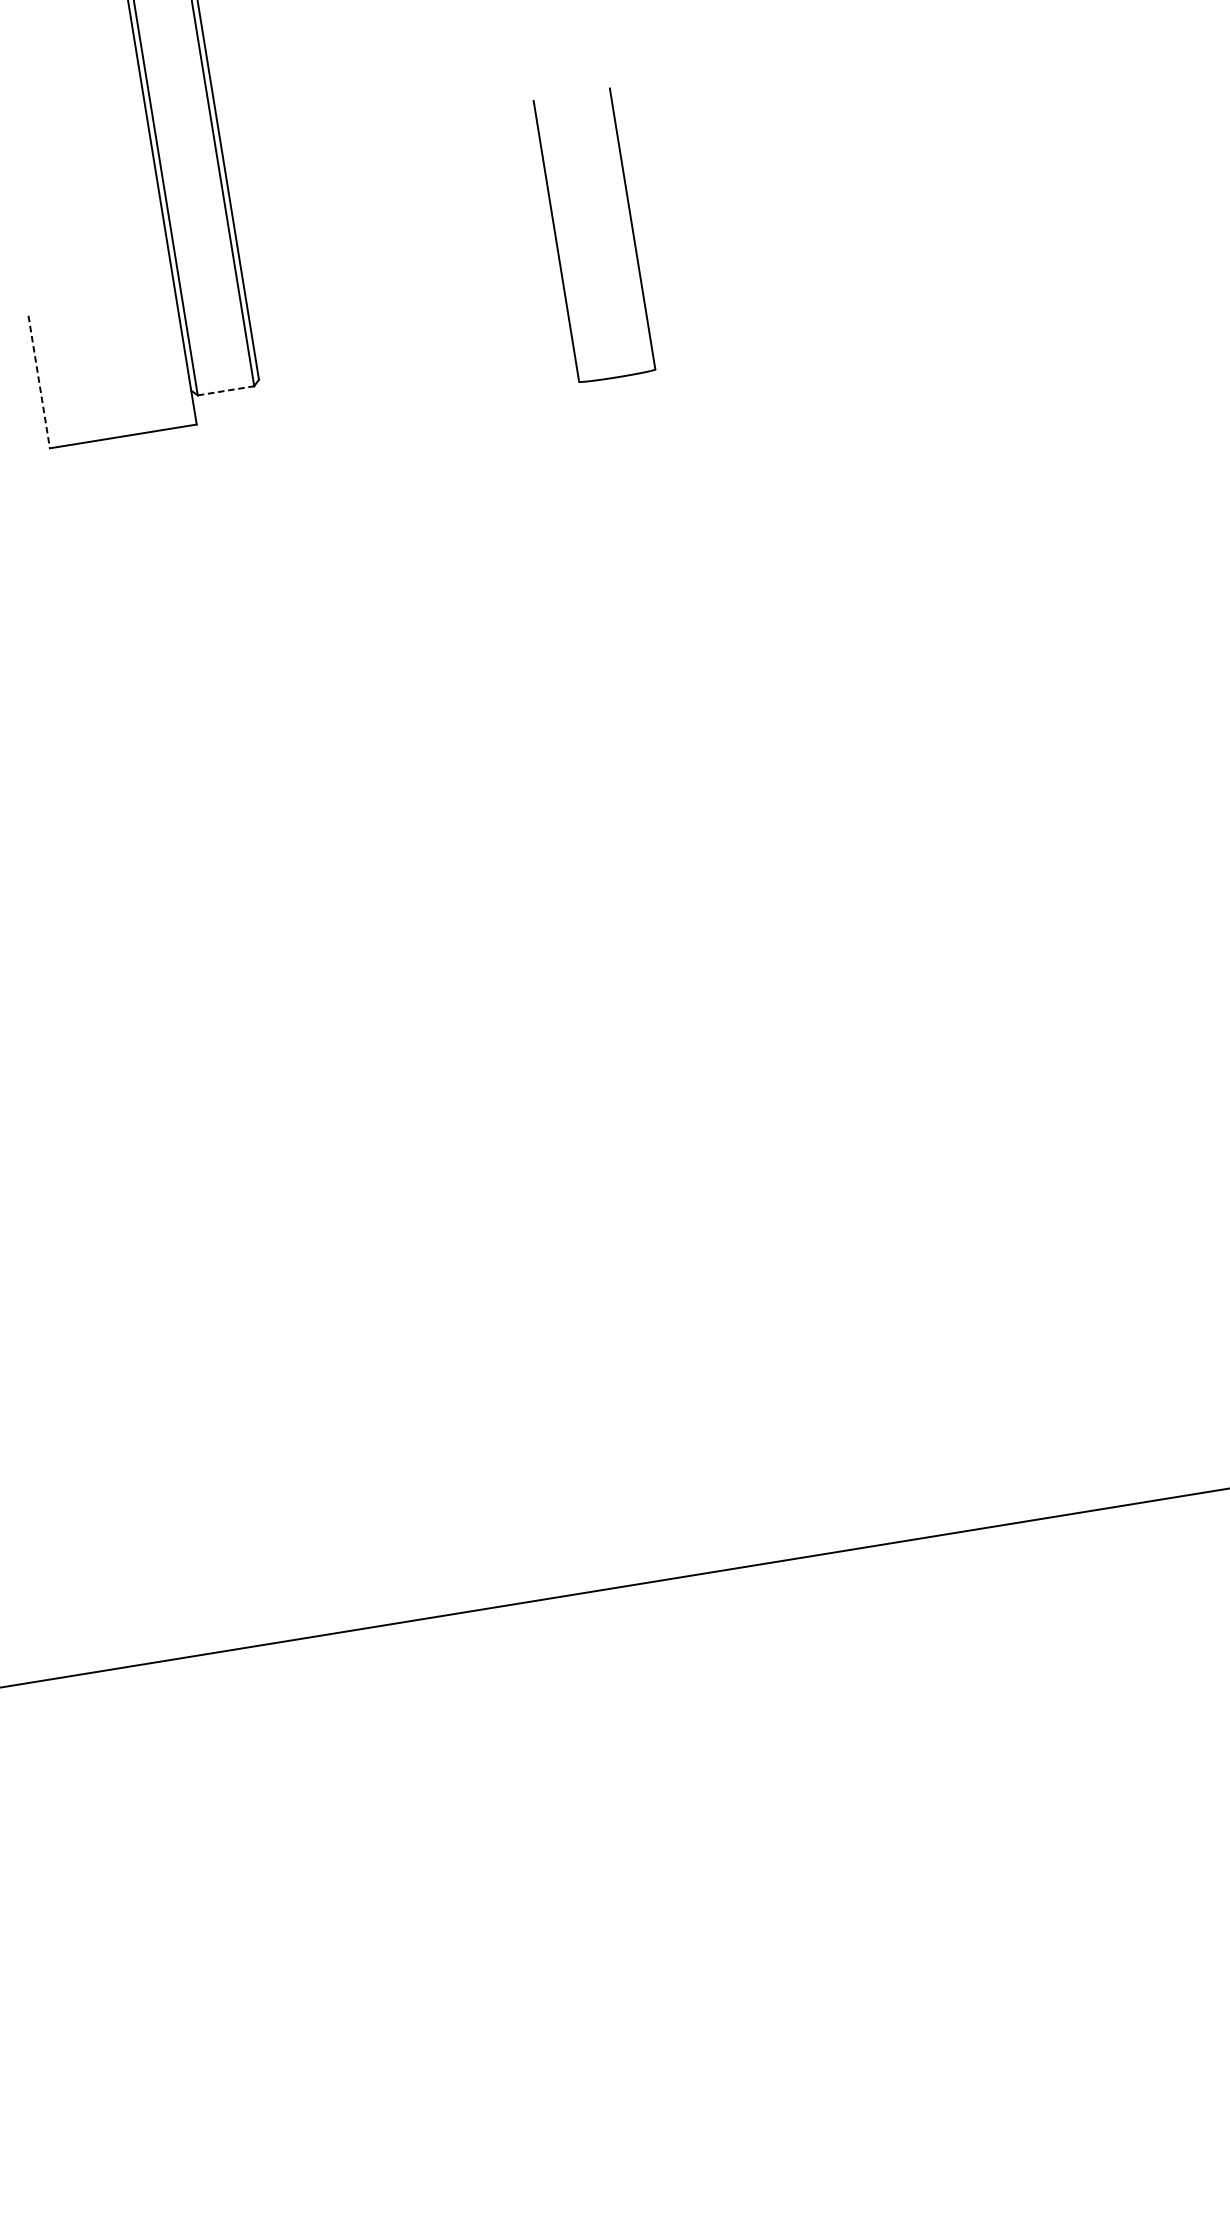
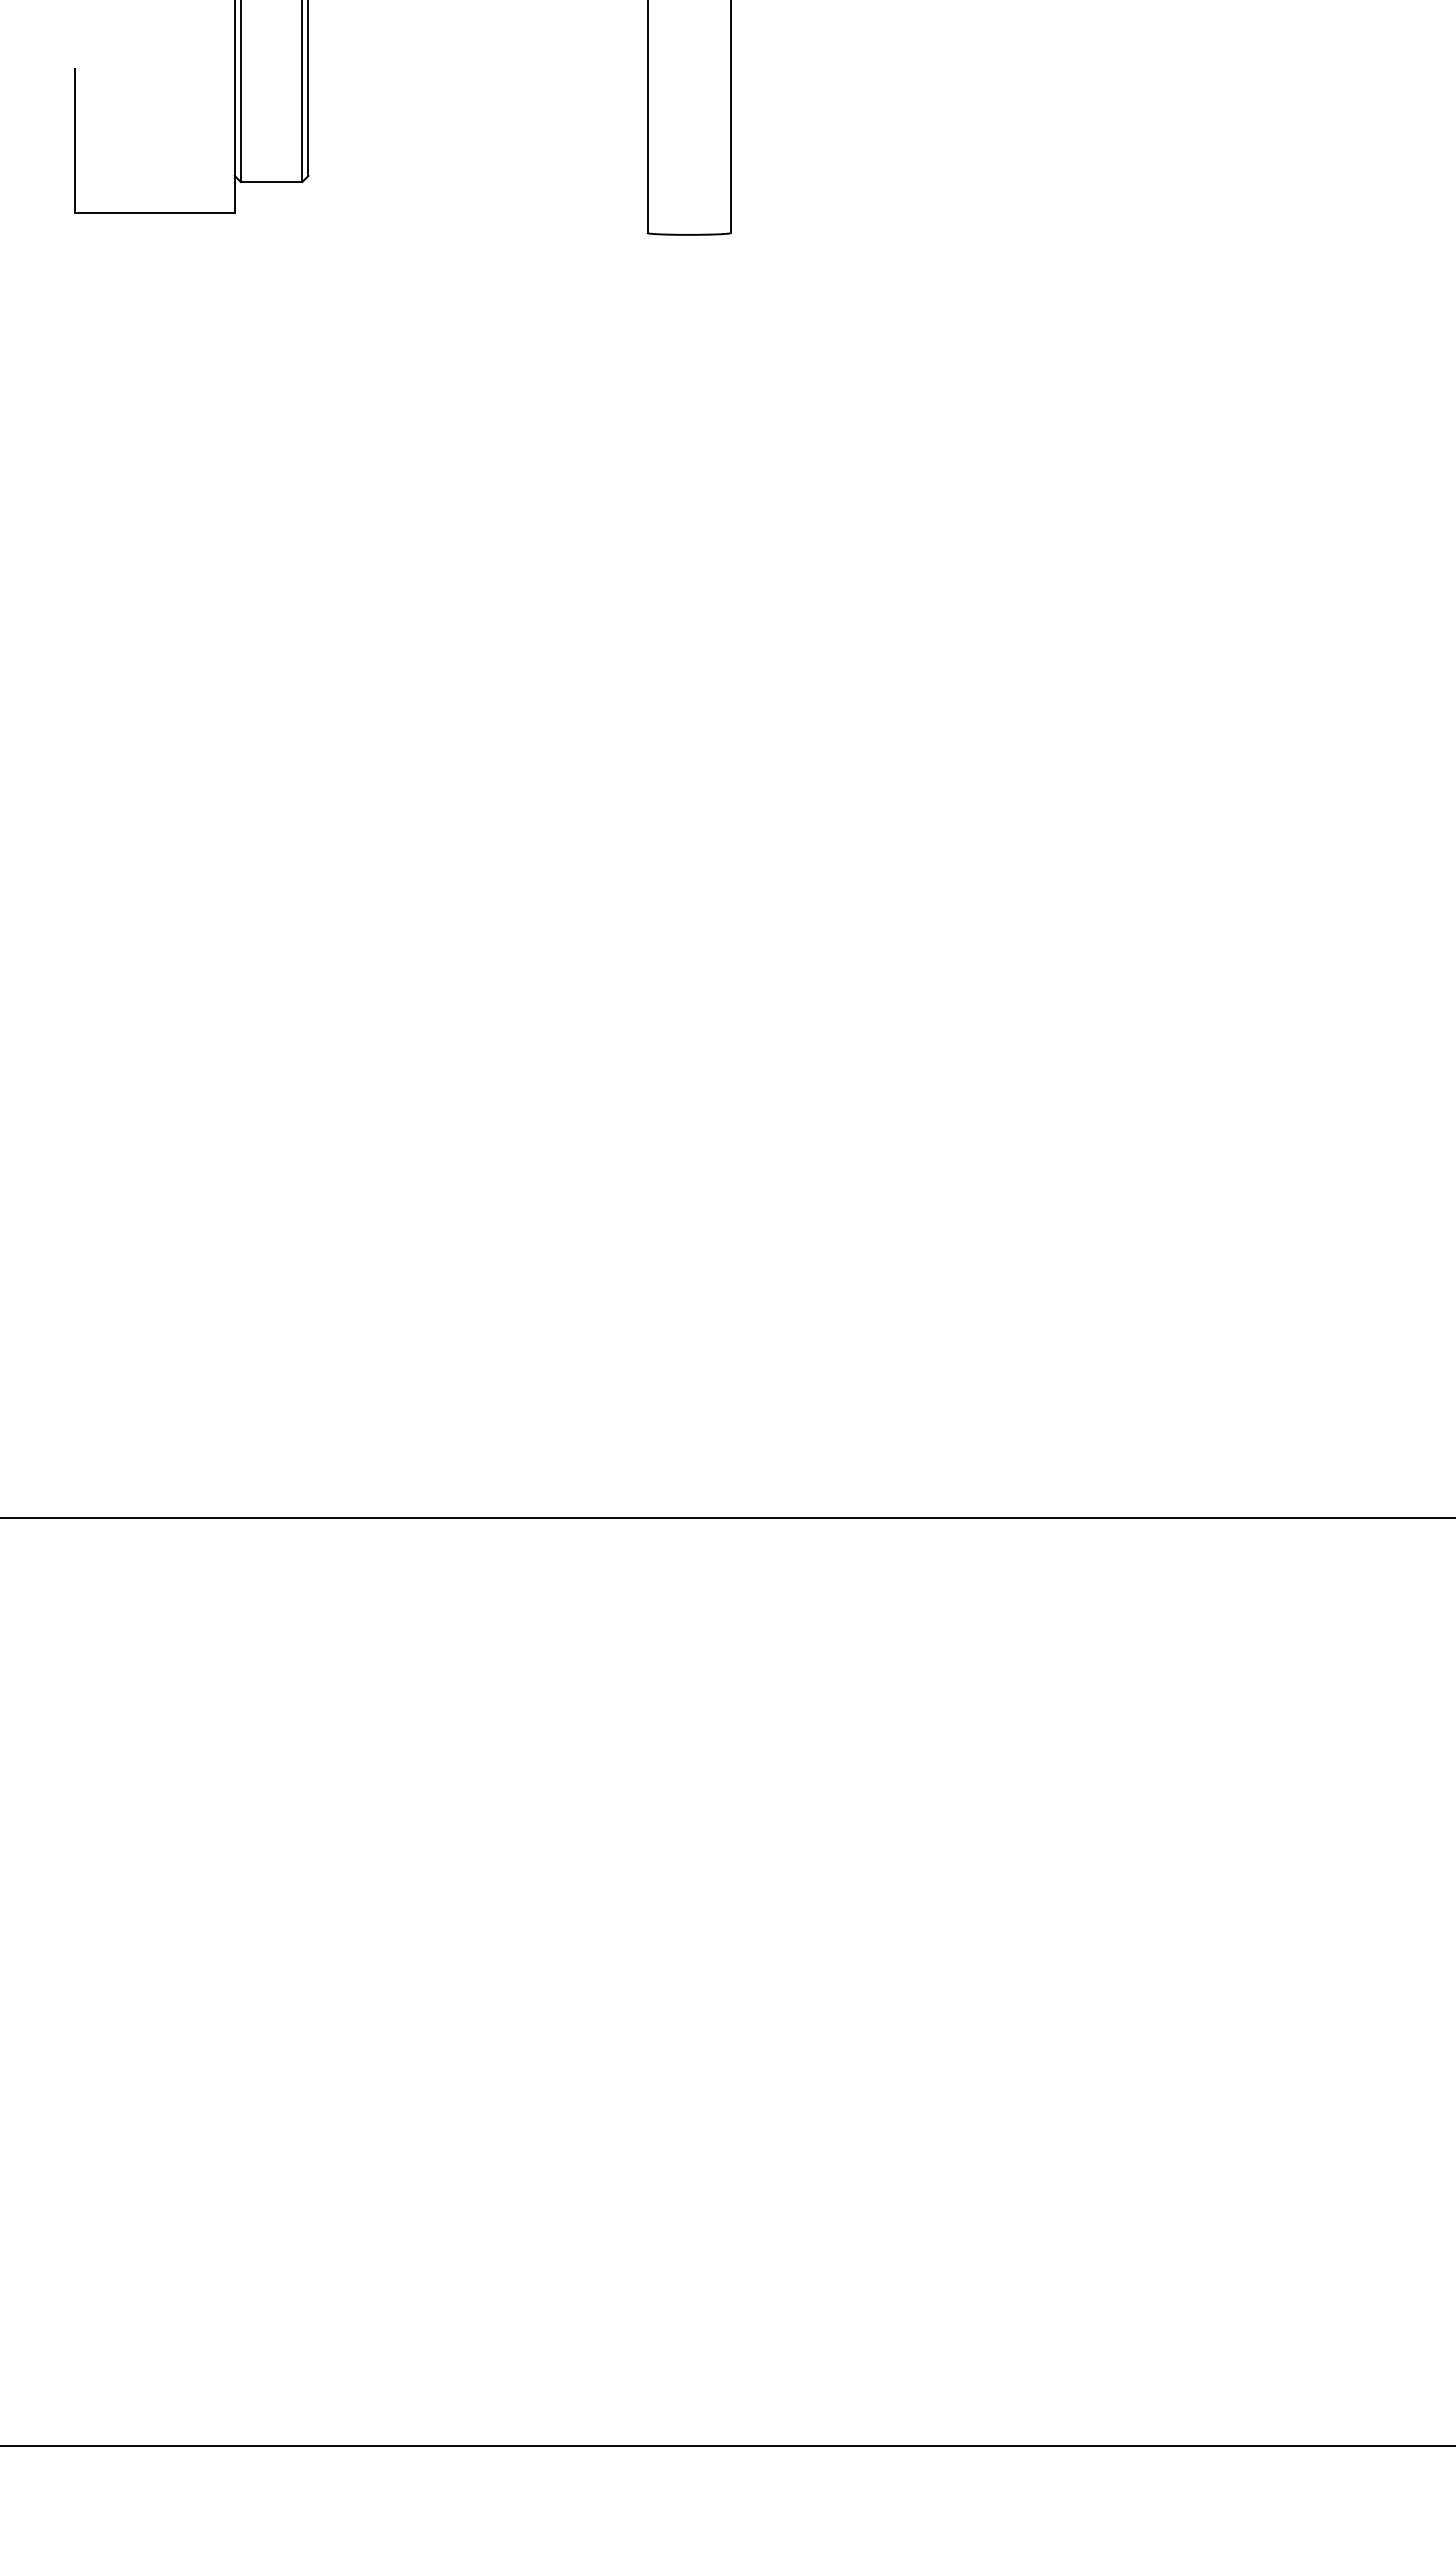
line: (39, 382) -> (75, 141), dashed -> solid
line: (225, 391) -> (271, 182), dashed -> solid

